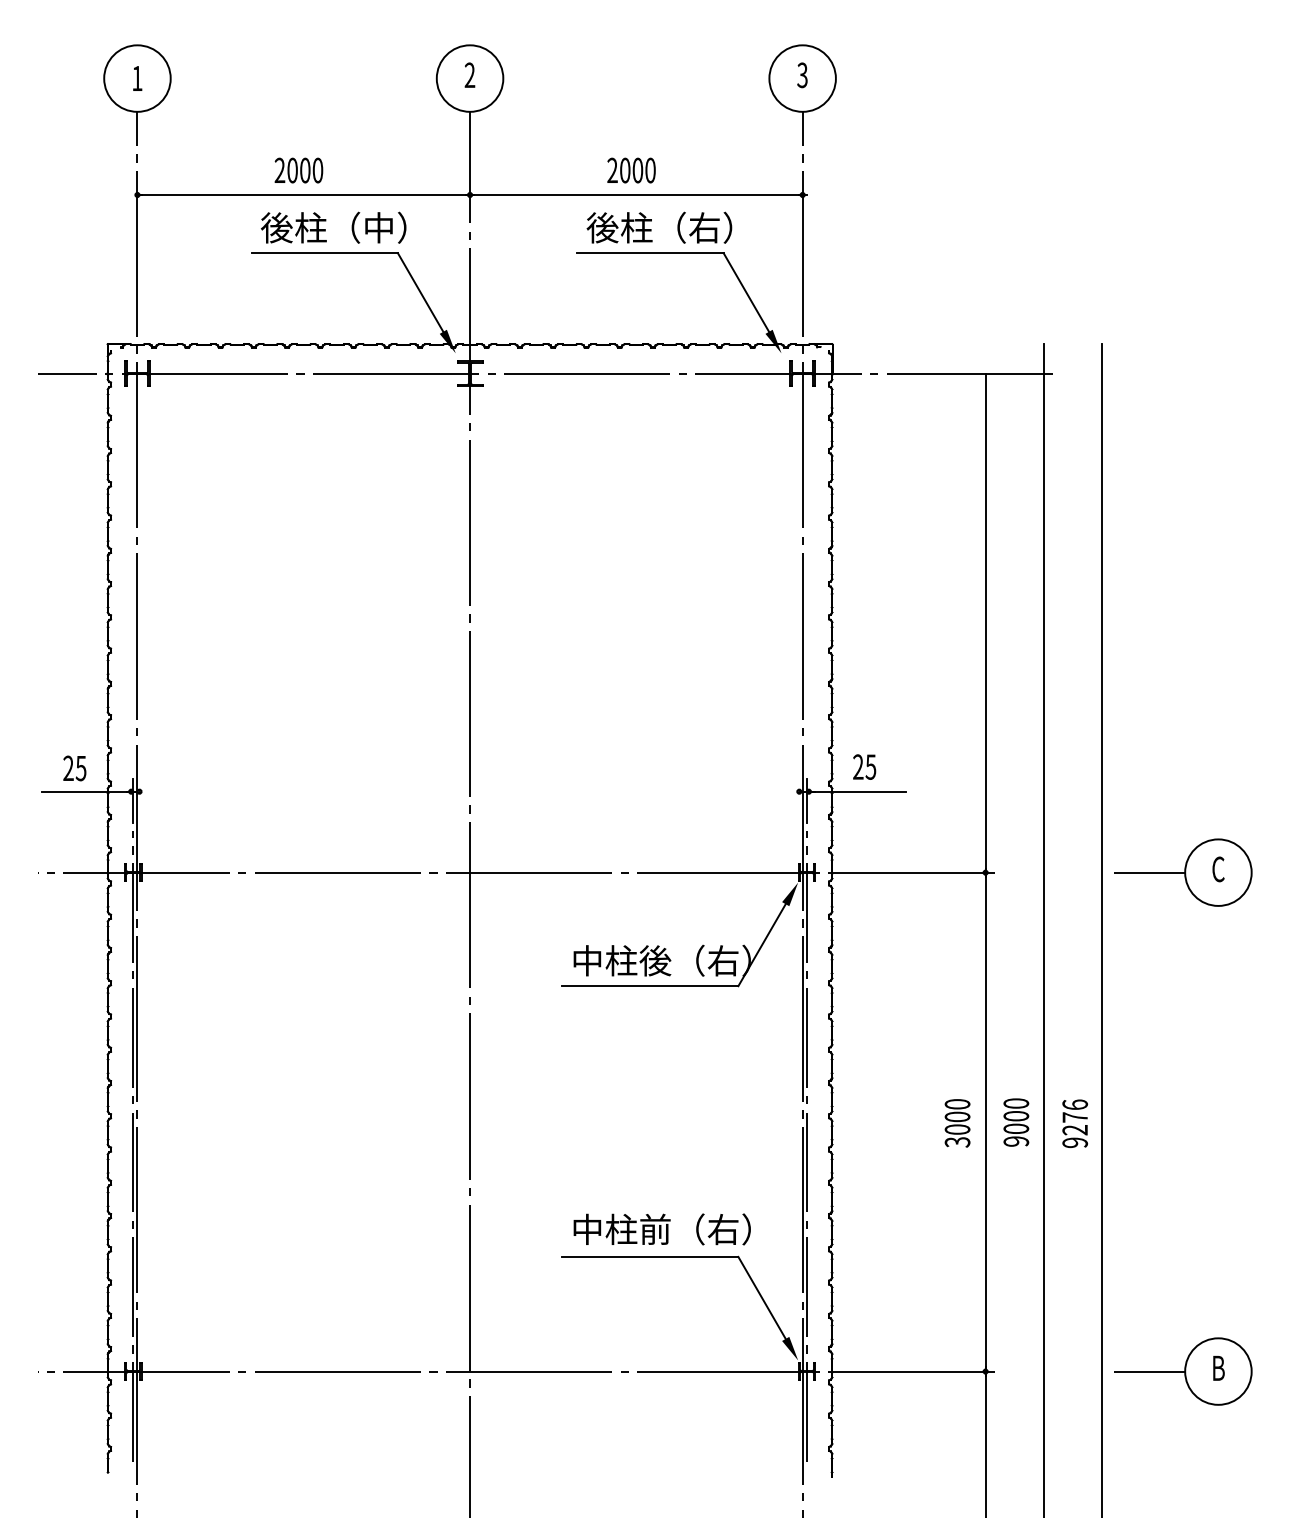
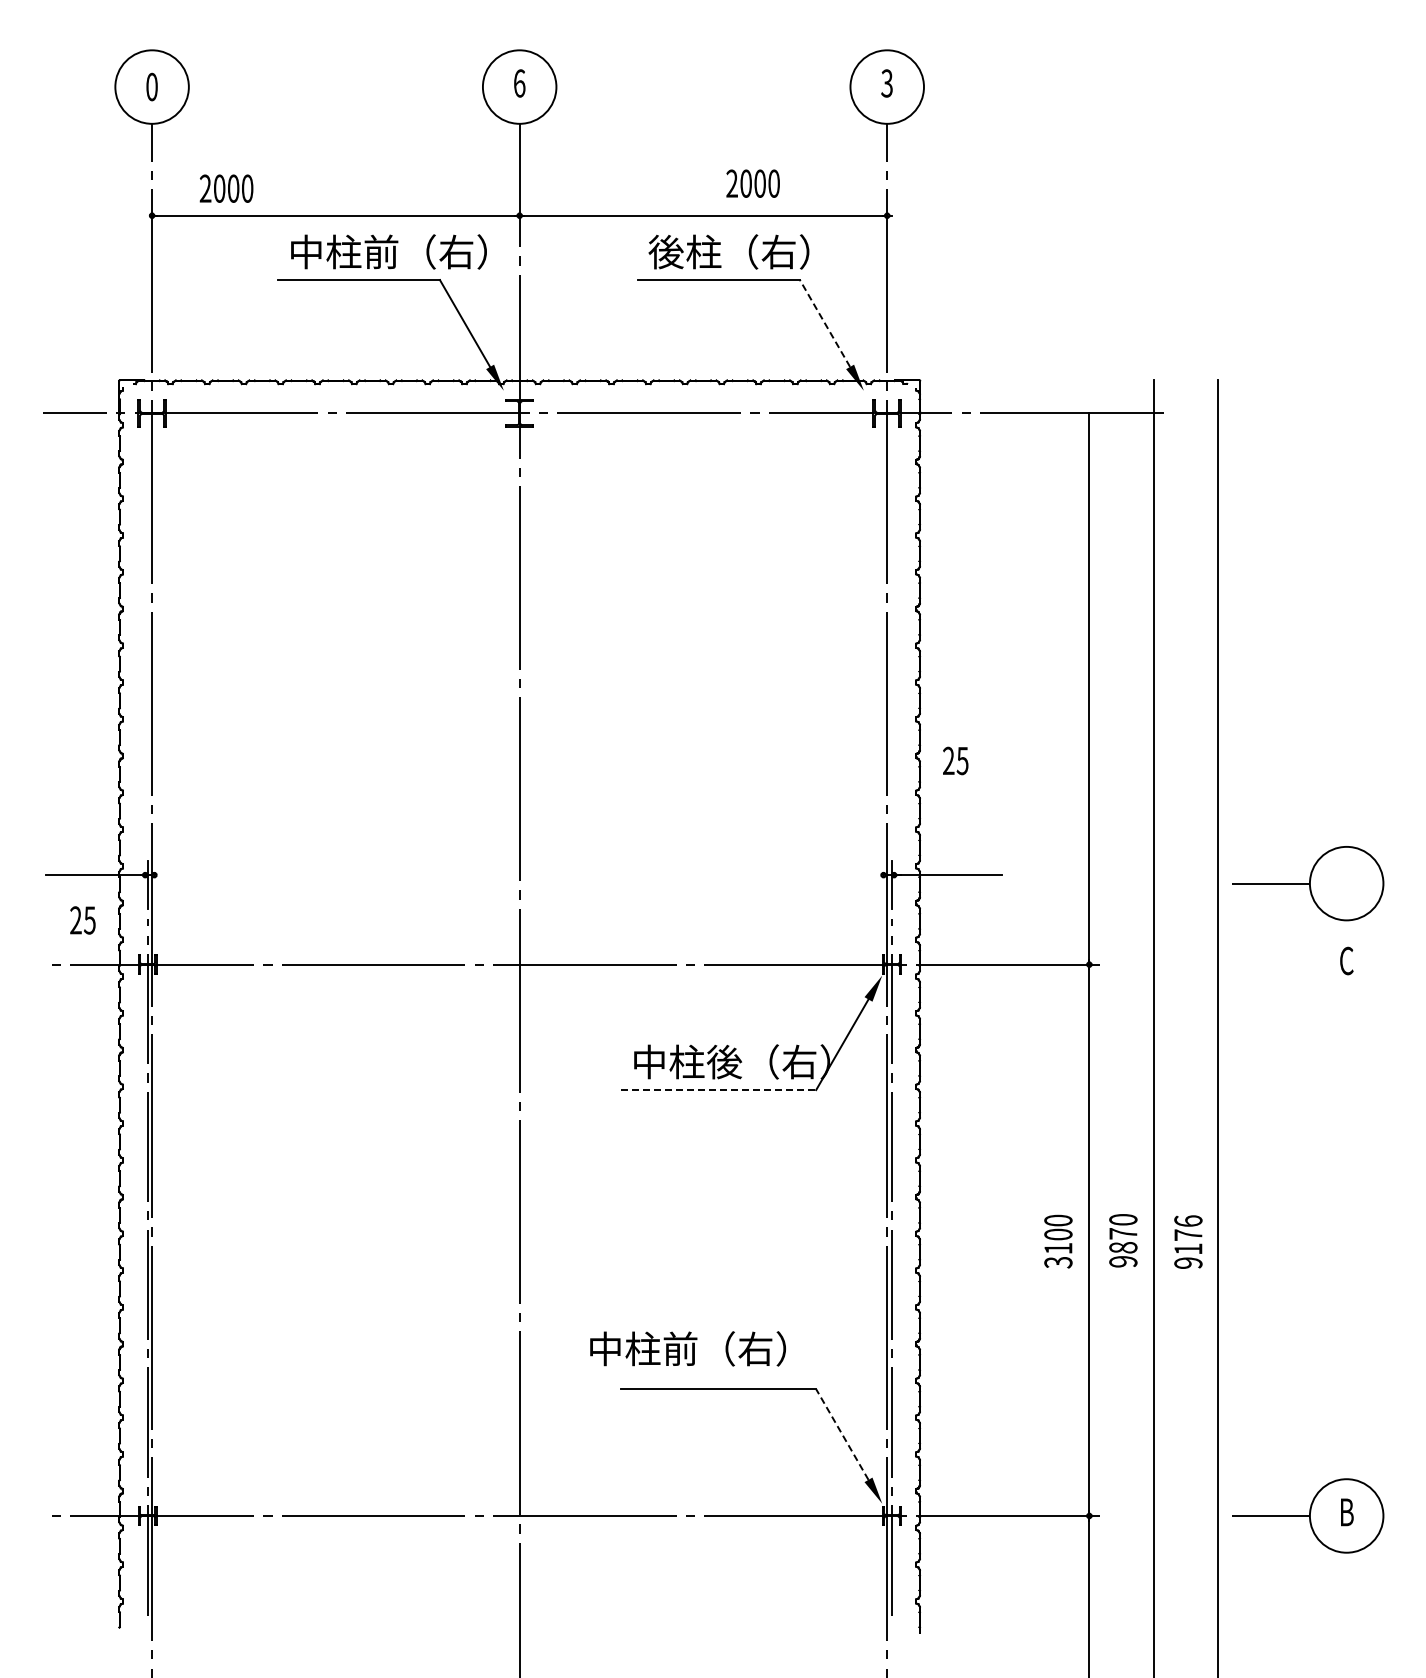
text: (469, 75) -> (519, 83), 2 -> 6
text: (136, 78) -> (151, 86), 1 -> 0
text: (298, 170) -> (226, 188), moved
text: (630, 170) -> (752, 183), moved
text: (350, 227) -> (387, 251), 後柱（中） -> 中柱前（右）
line: (745, 292) -> (824, 323), solid -> dashed
text: (864, 766) -> (955, 760), moved
text: (74, 768) -> (82, 920), moved
part: (1183, 872) -> (1308, 883), moved
line: (650, 986) -> (719, 1090), solid -> dashed
text: (1016, 1122) -> (1123, 1240), 9000 -> 9870
text: (957, 1129) -> (1058, 1248), 3000 -> 3100
text: (1075, 1129) -> (1188, 1248), 9276 -> 9176
text: (661, 1229) -> (687, 1348), moved
line: (762, 1297) -> (842, 1434), solid -> dashed

